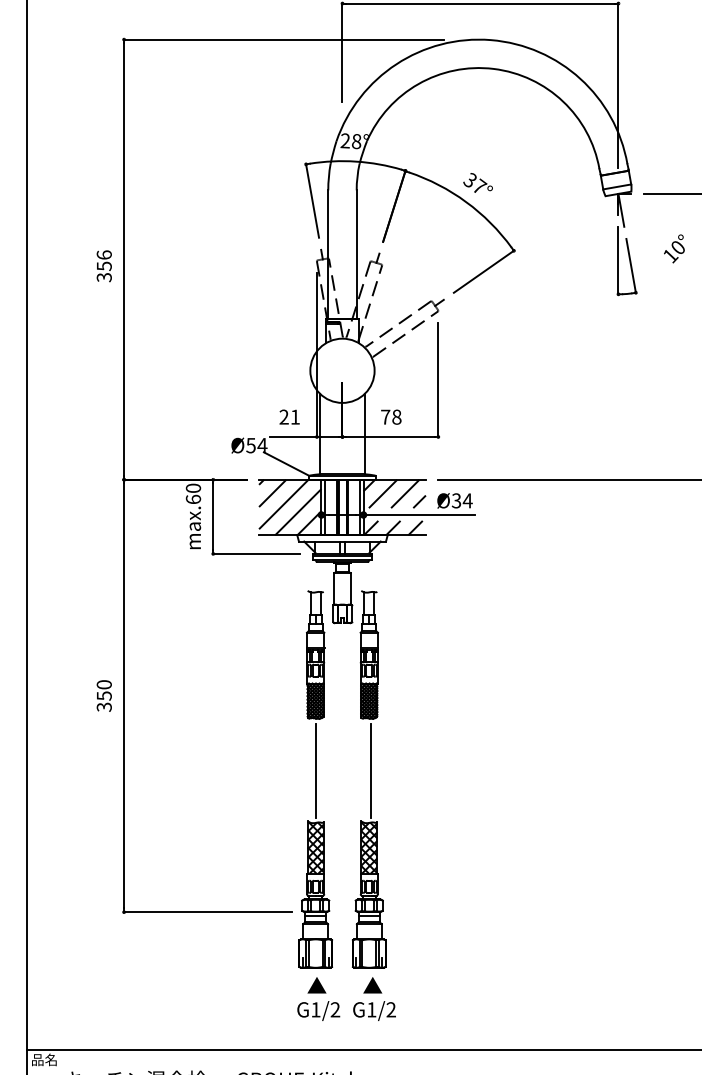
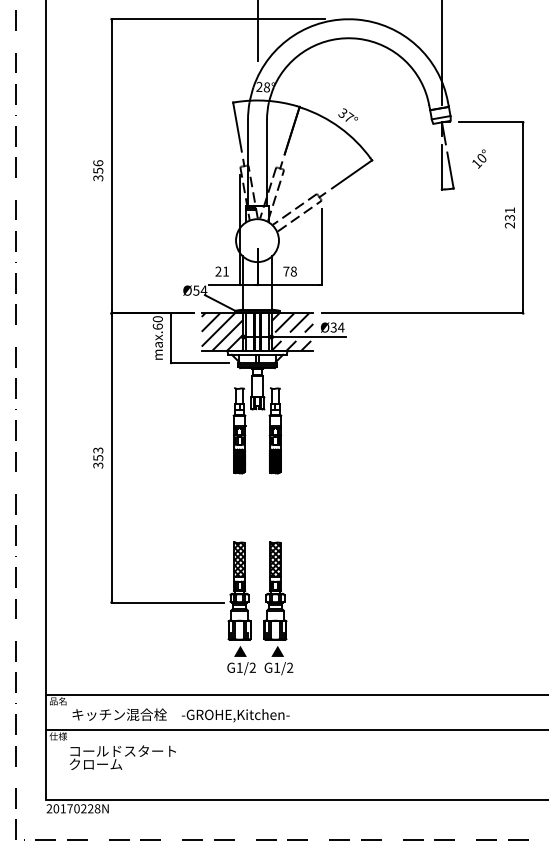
text: (104, 684) -> (98, 450), 350 -> 353
line: (315, 769) -> (239, 507), removed
line: (370, 769) -> (276, 507), removed

